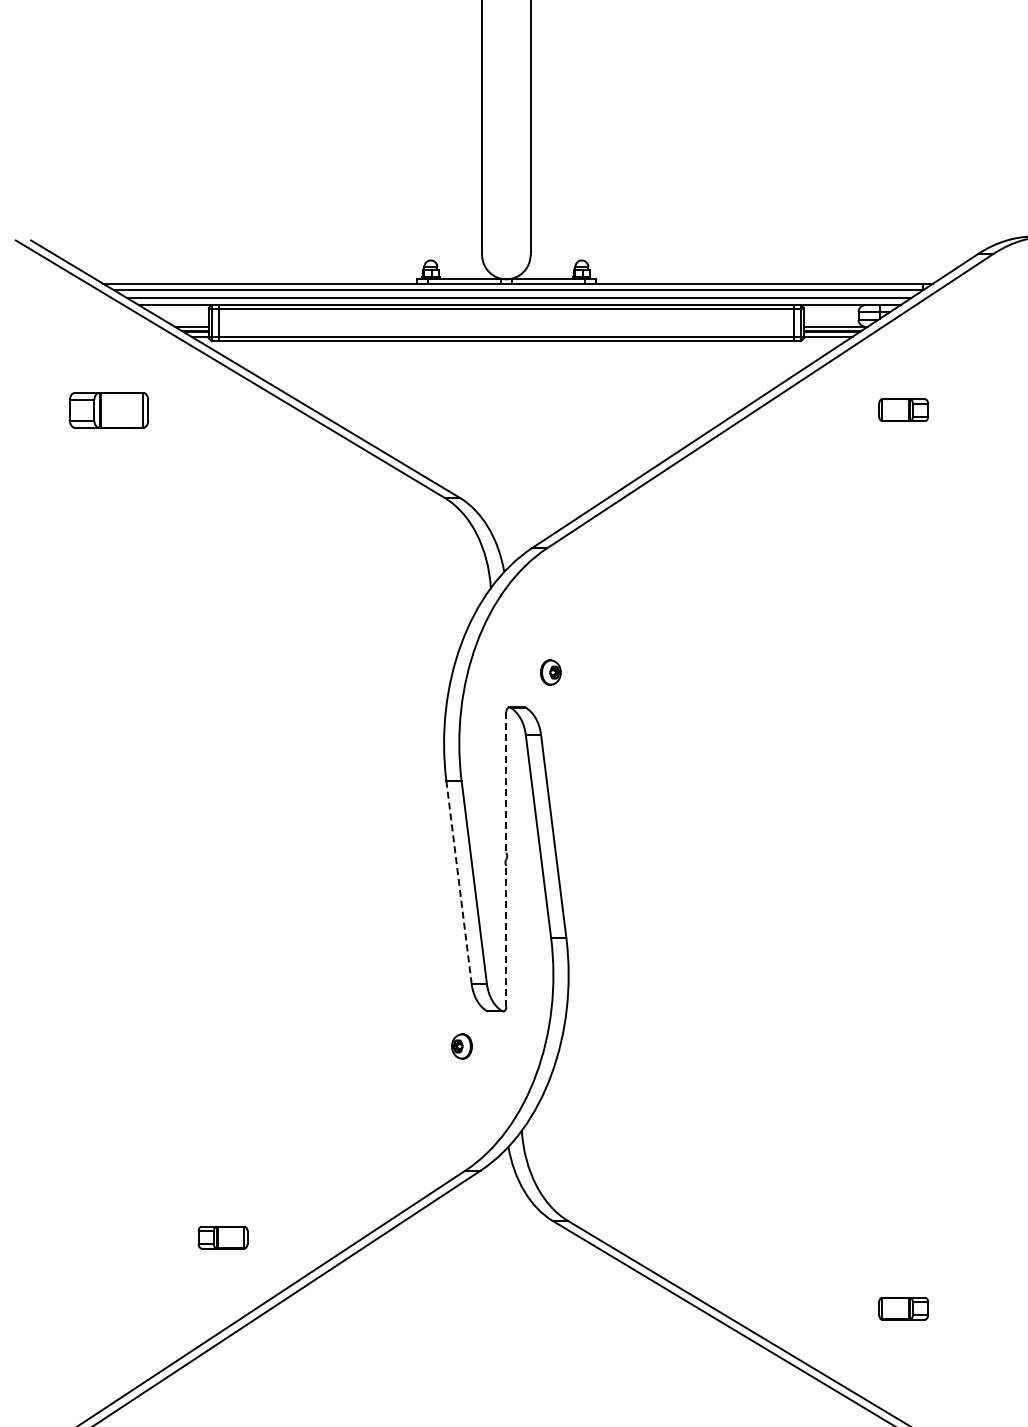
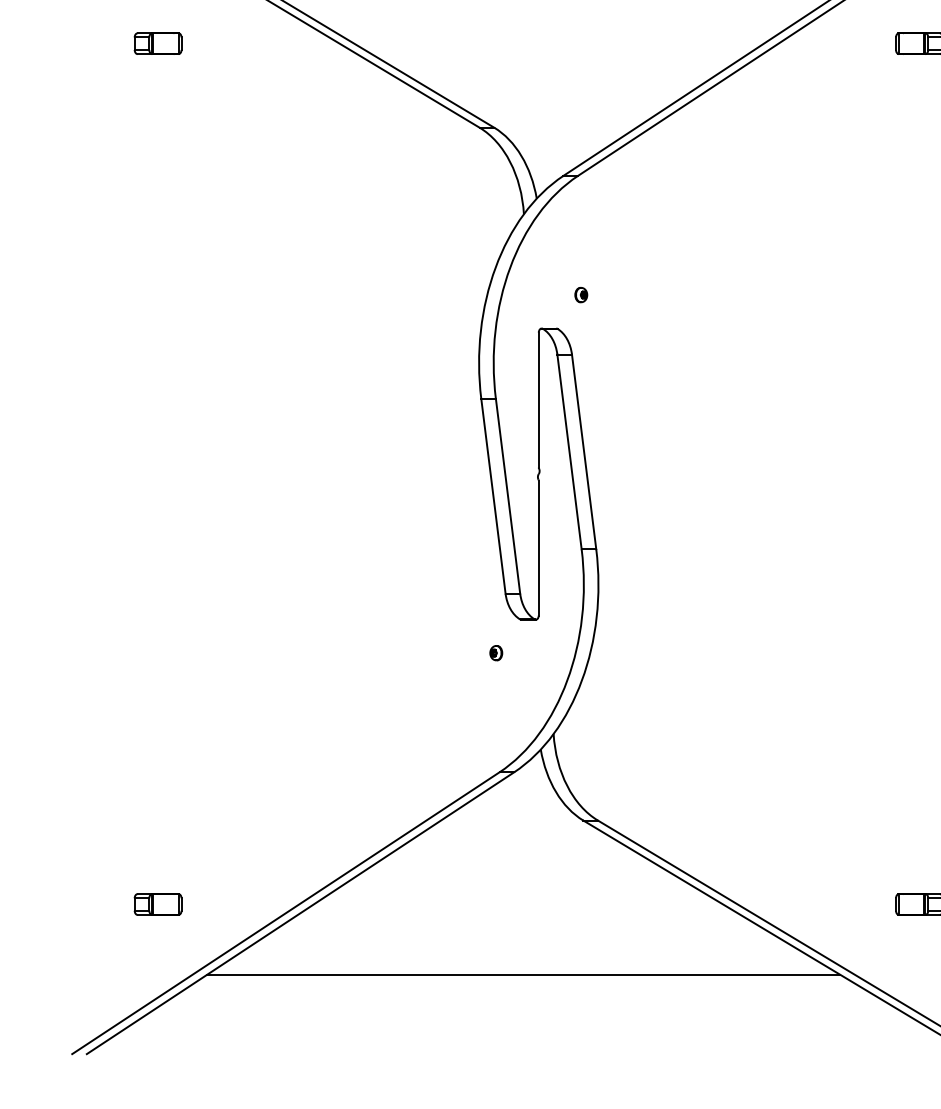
part: (108, 409) -> (157, 43), size x0.62
part: (550, 672) -> (581, 295), size x0.62
line: (506, 782) -> (538, 400), dashed -> solid
line: (458, 882) -> (492, 496), dashed -> solid
line: (506, 936) -> (538, 547), dashed -> solid
part: (461, 1045) -> (495, 652), size x0.62
part: (222, 1237) -> (157, 904), moved
line: (490, 1382) -> (523, 975), added

